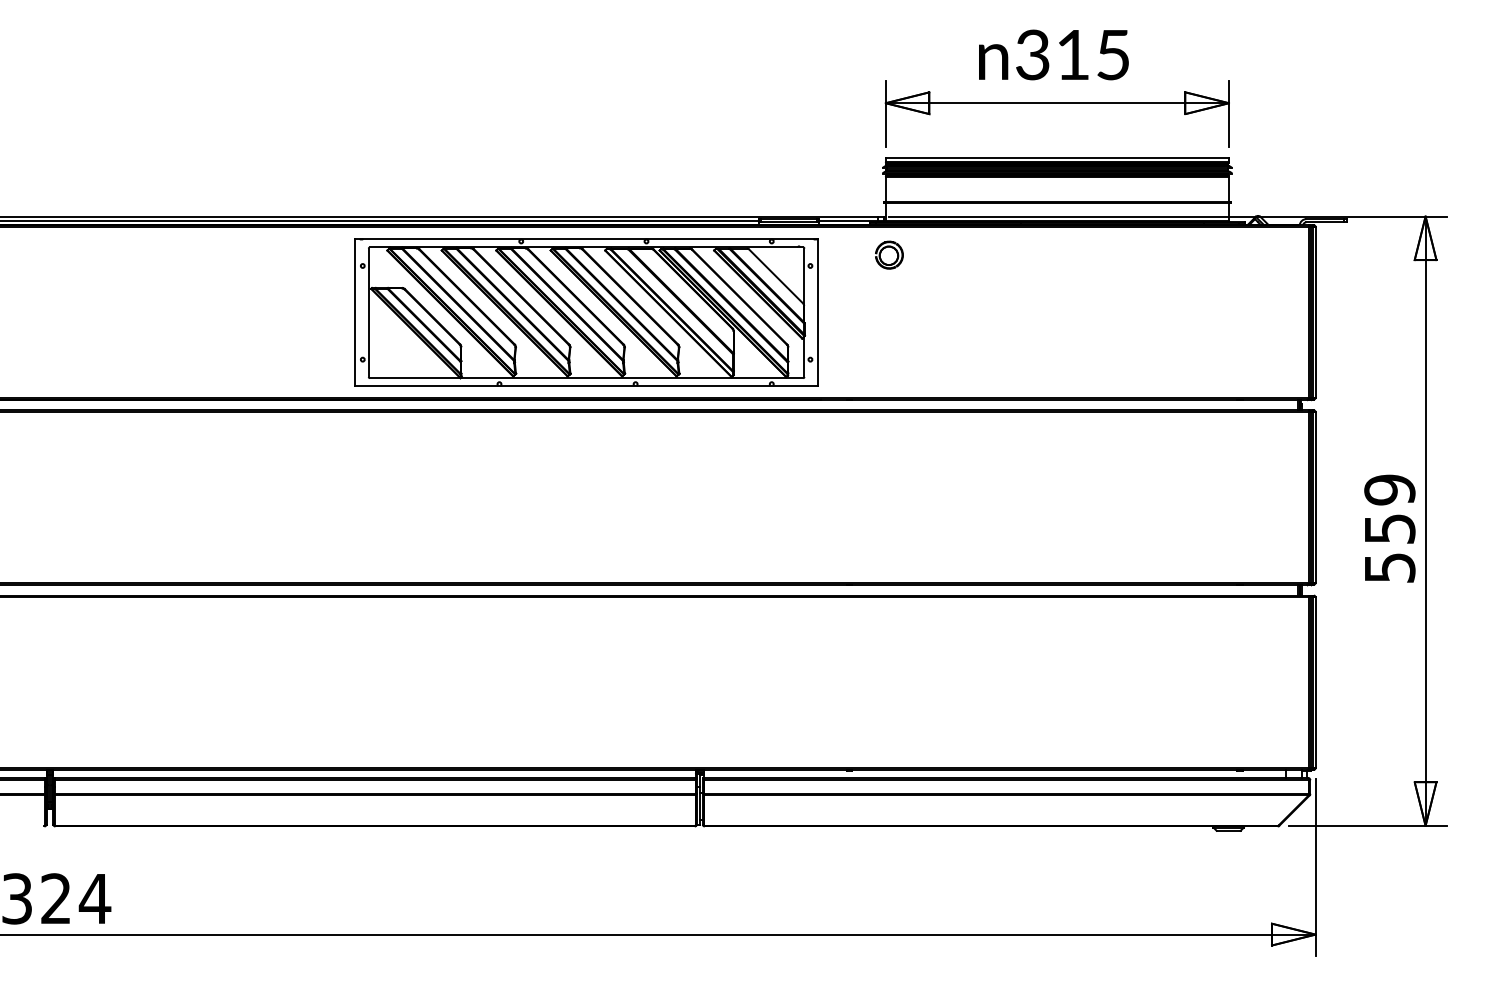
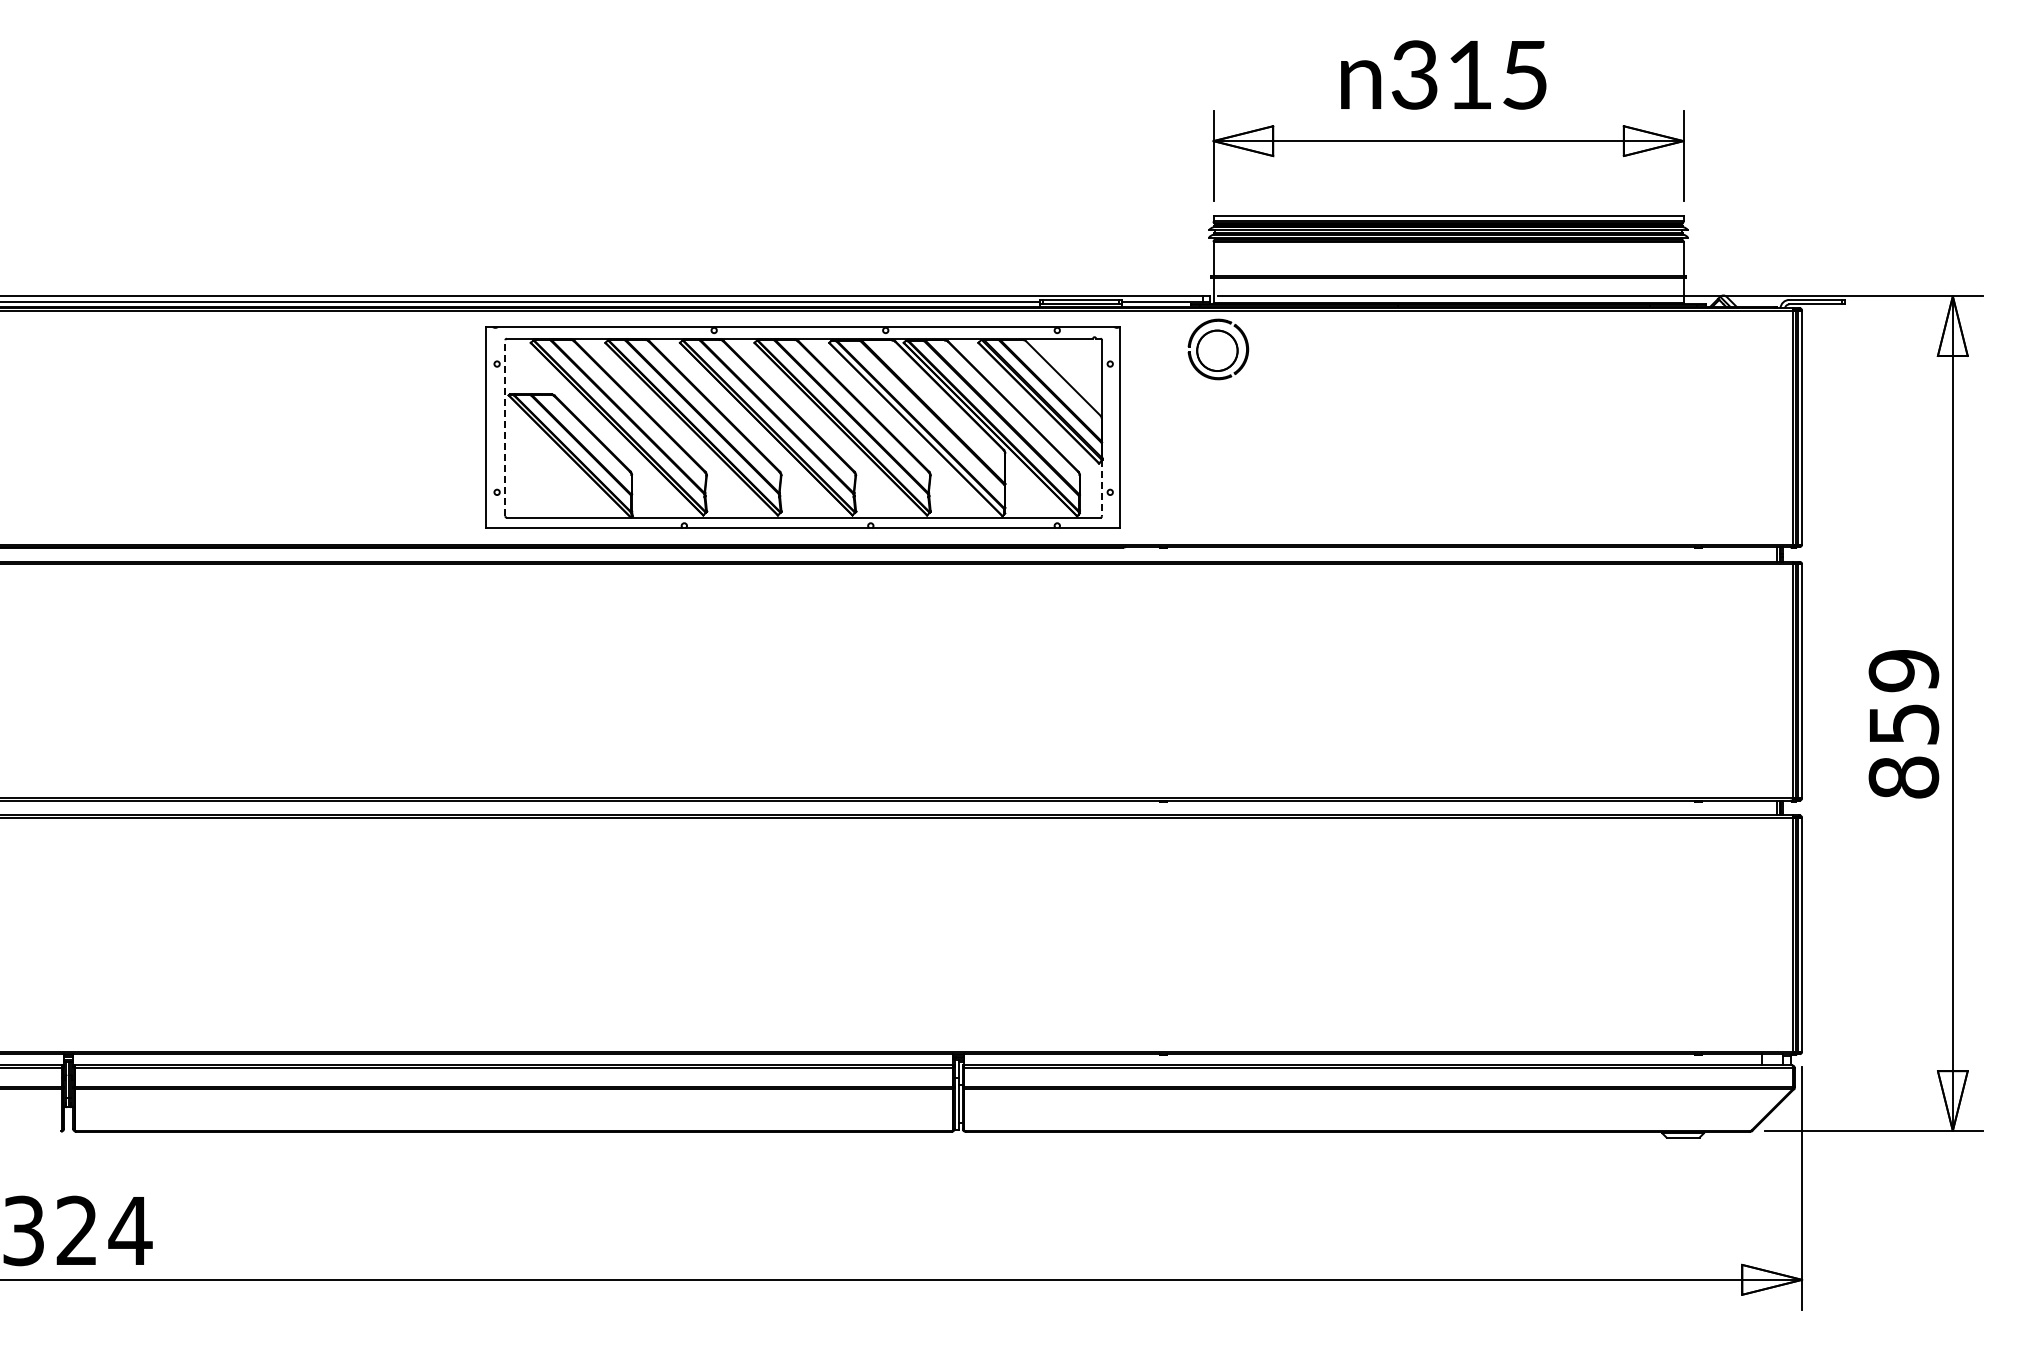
part: (889, 254) -> (1218, 348), size x1.6
line: (368, 312) -> (505, 427), solid -> dashed
line: (804, 356) -> (1102, 488), solid -> dashed
text: (1389, 567) -> (1903, 777), 559 -> 859

